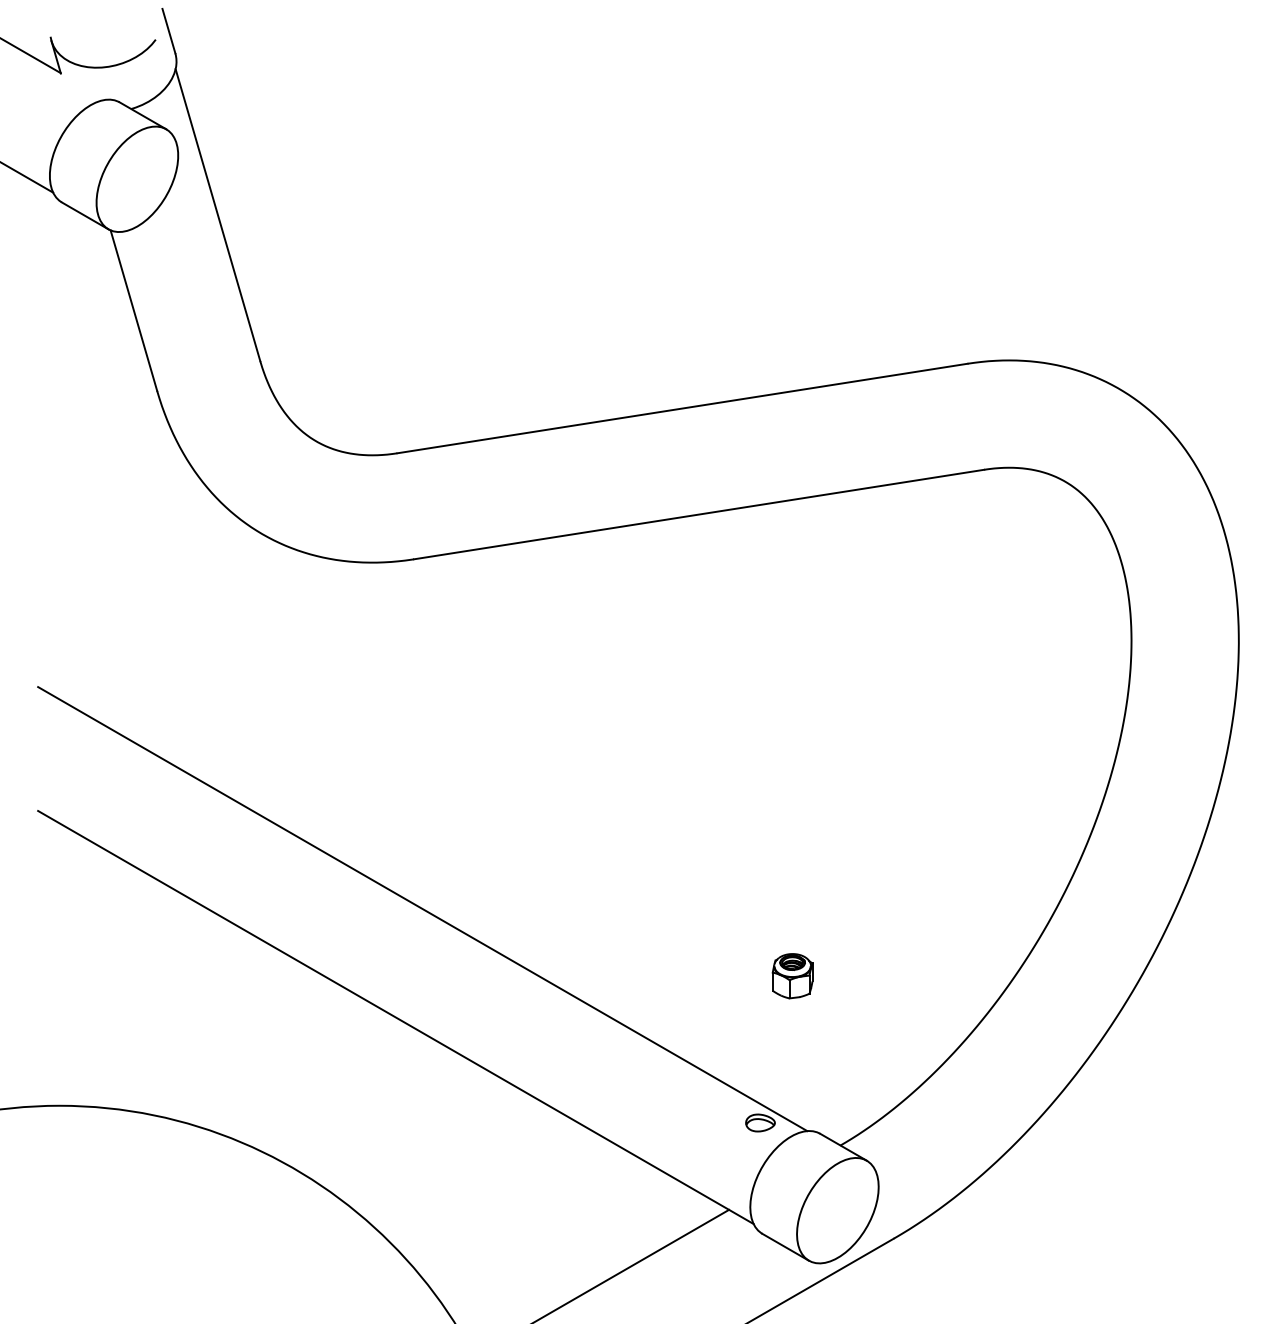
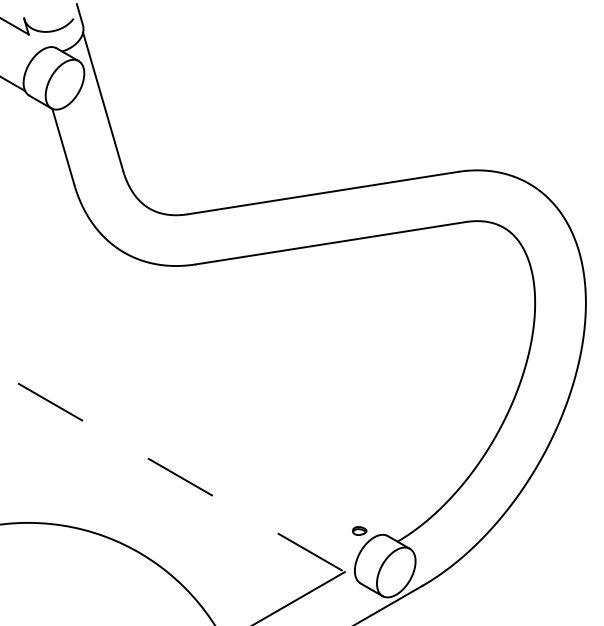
line: (421, 908) -> (199, 429), removed
part: (791, 976) -> (374, 461), removed
line: (396, 1018) -> (187, 481), solid -> dashed

